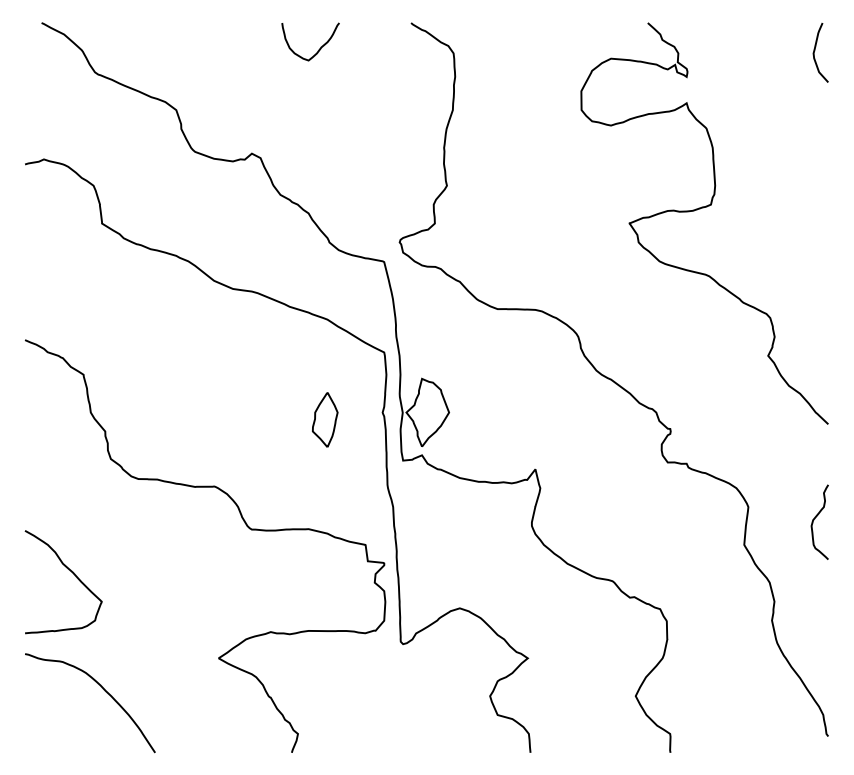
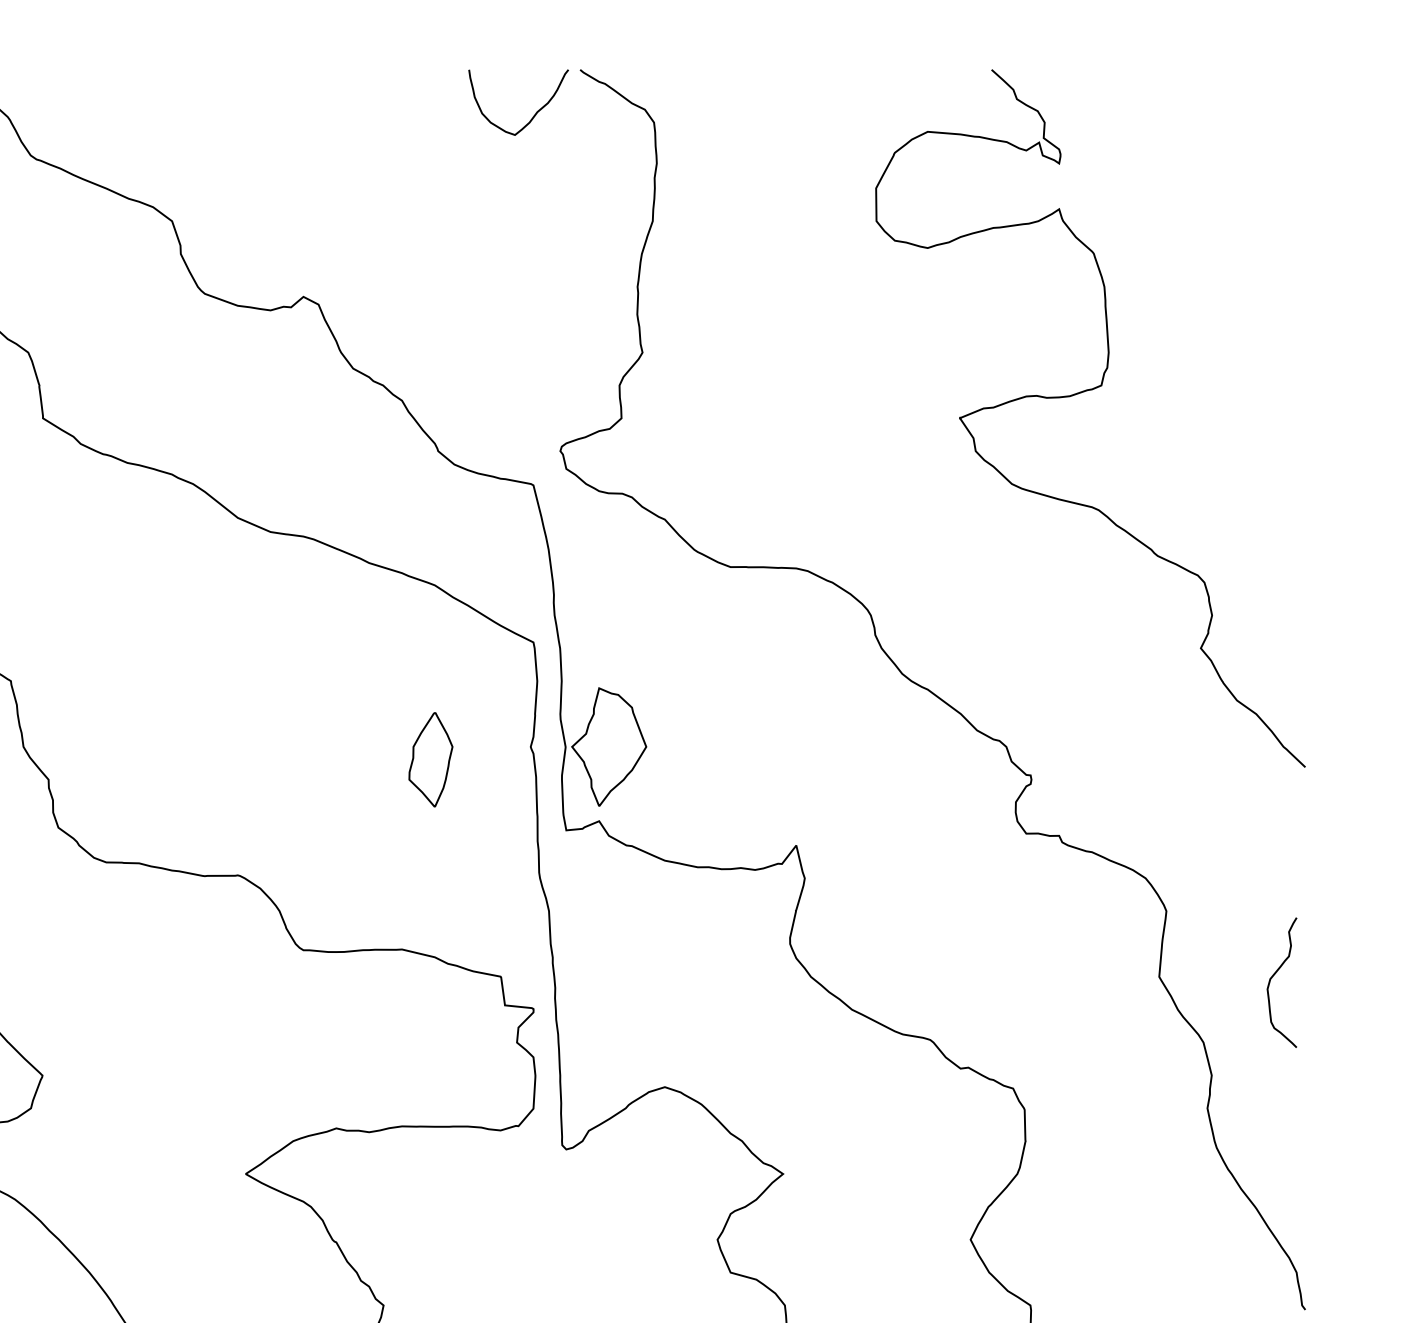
curve: (318, 49) -> (532, 115), moved
curve: (815, 50) -> (1283, 117), removed
curve: (816, 517) -> (1276, 974), moved

